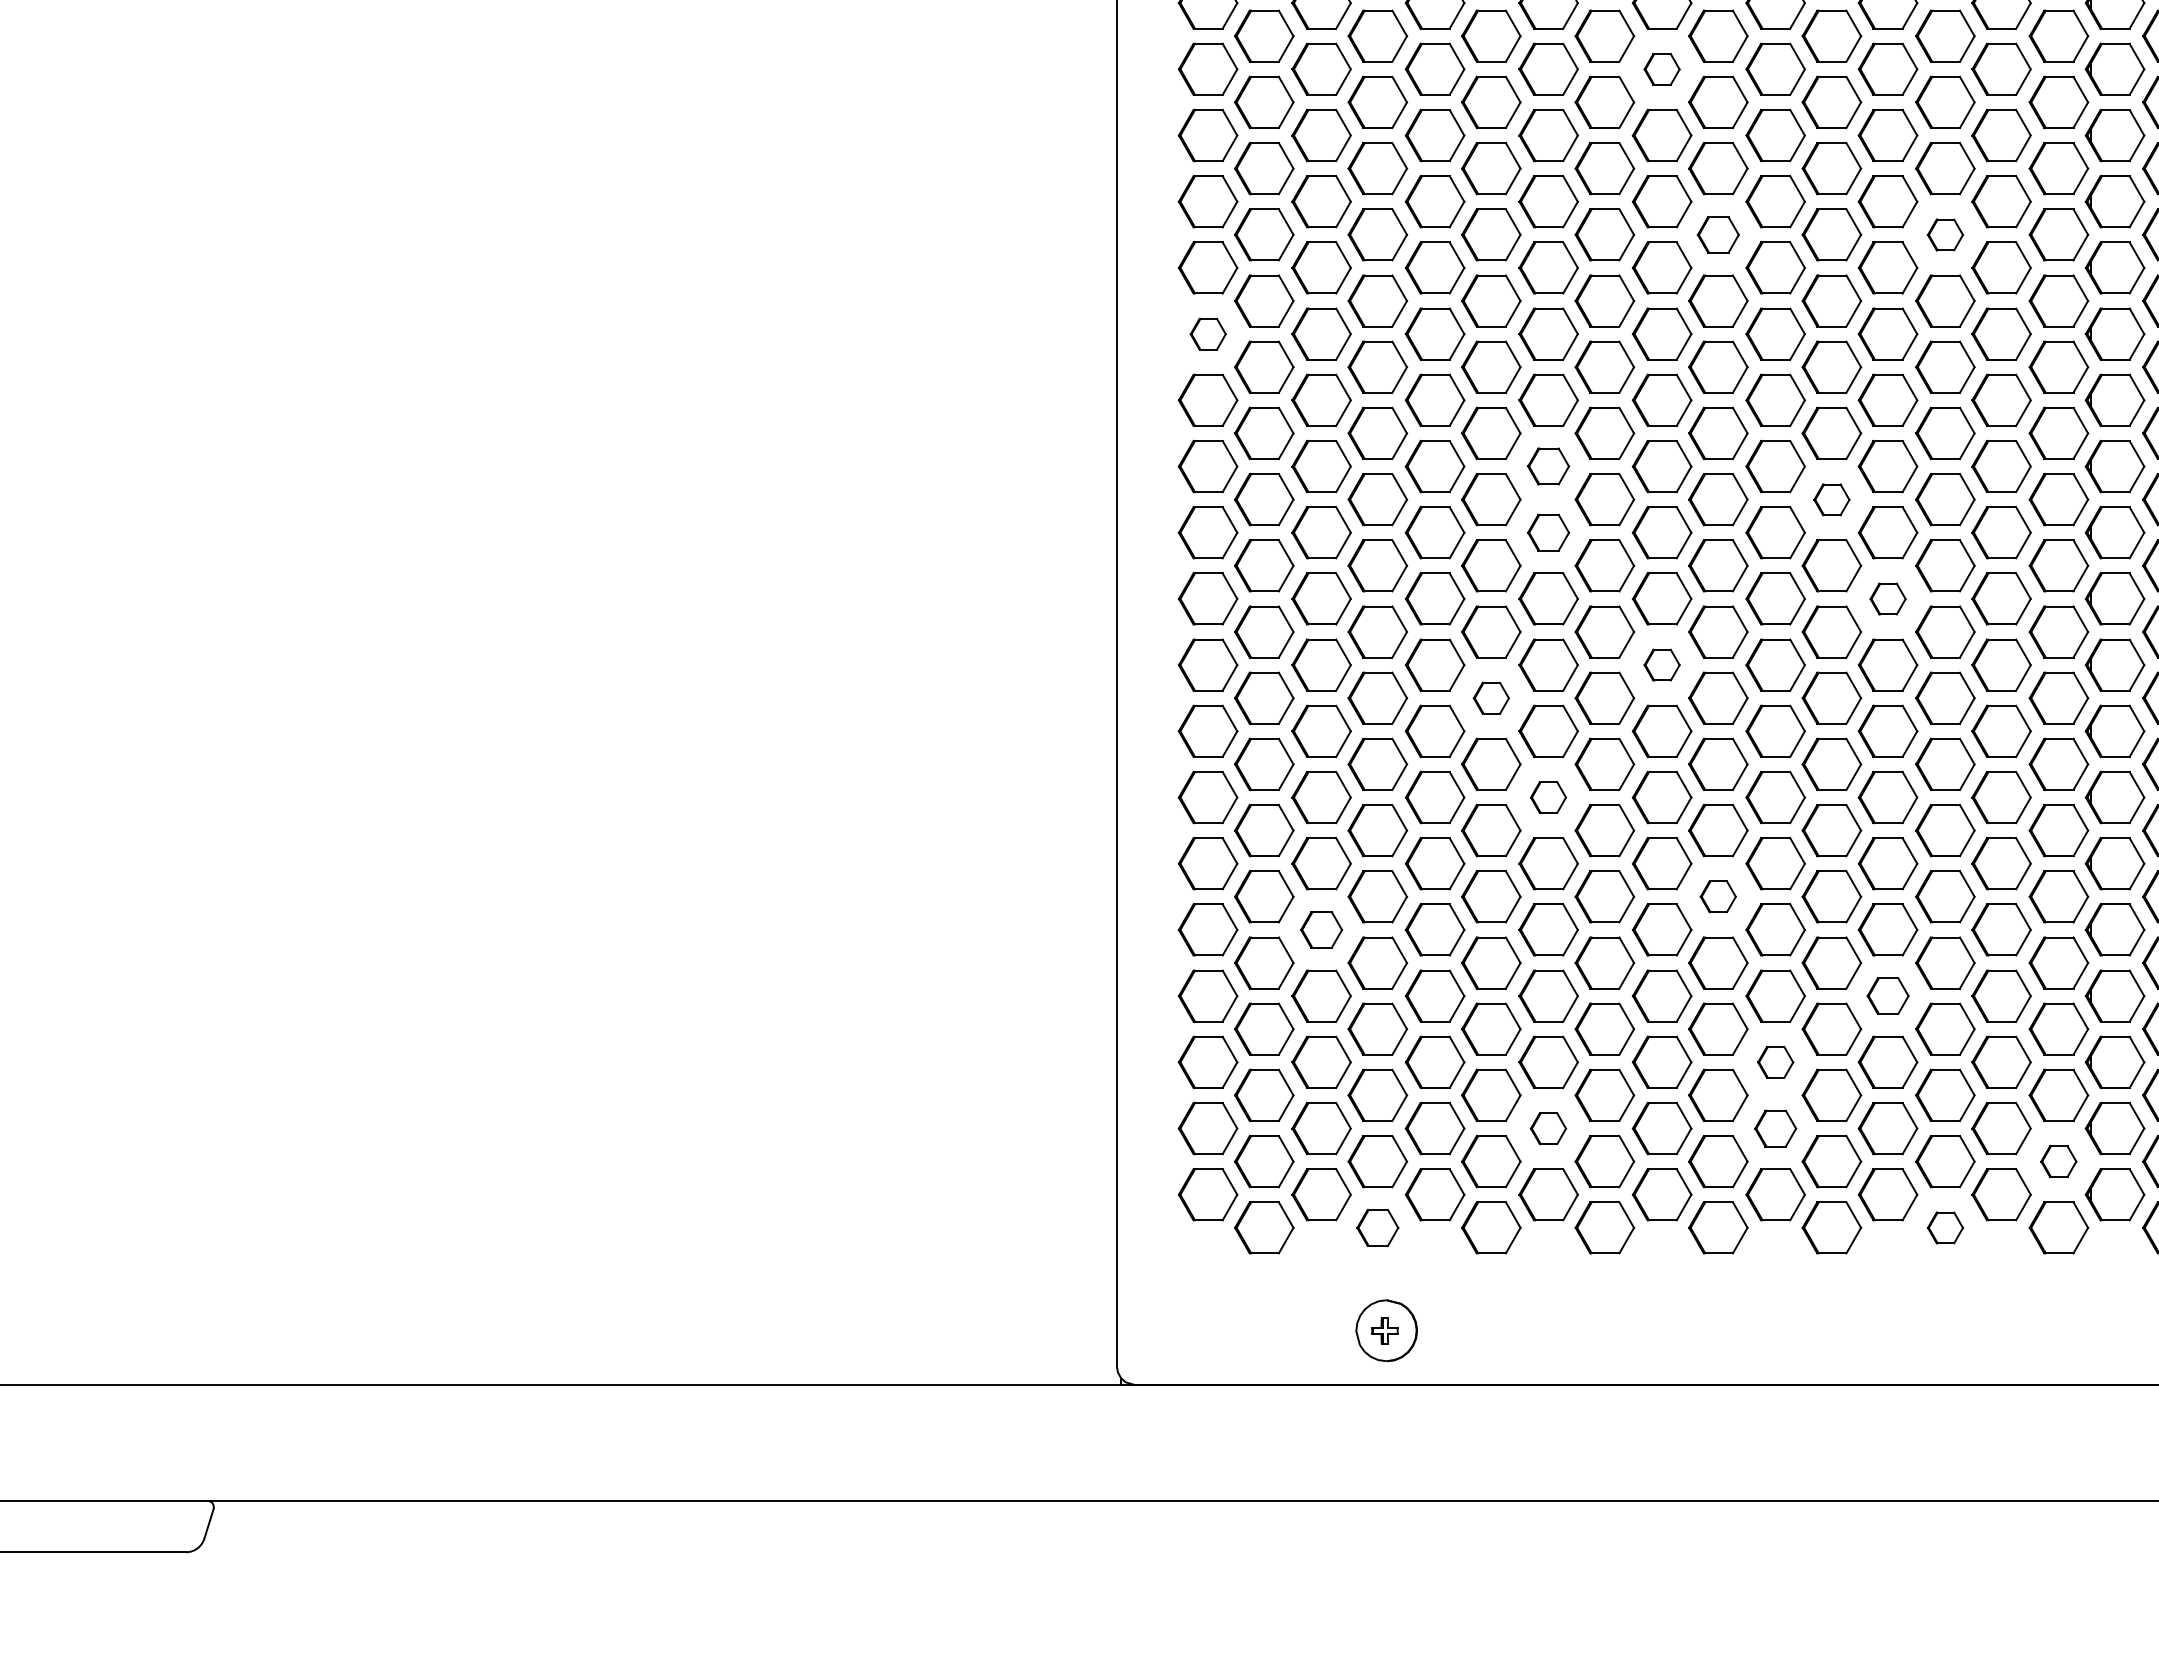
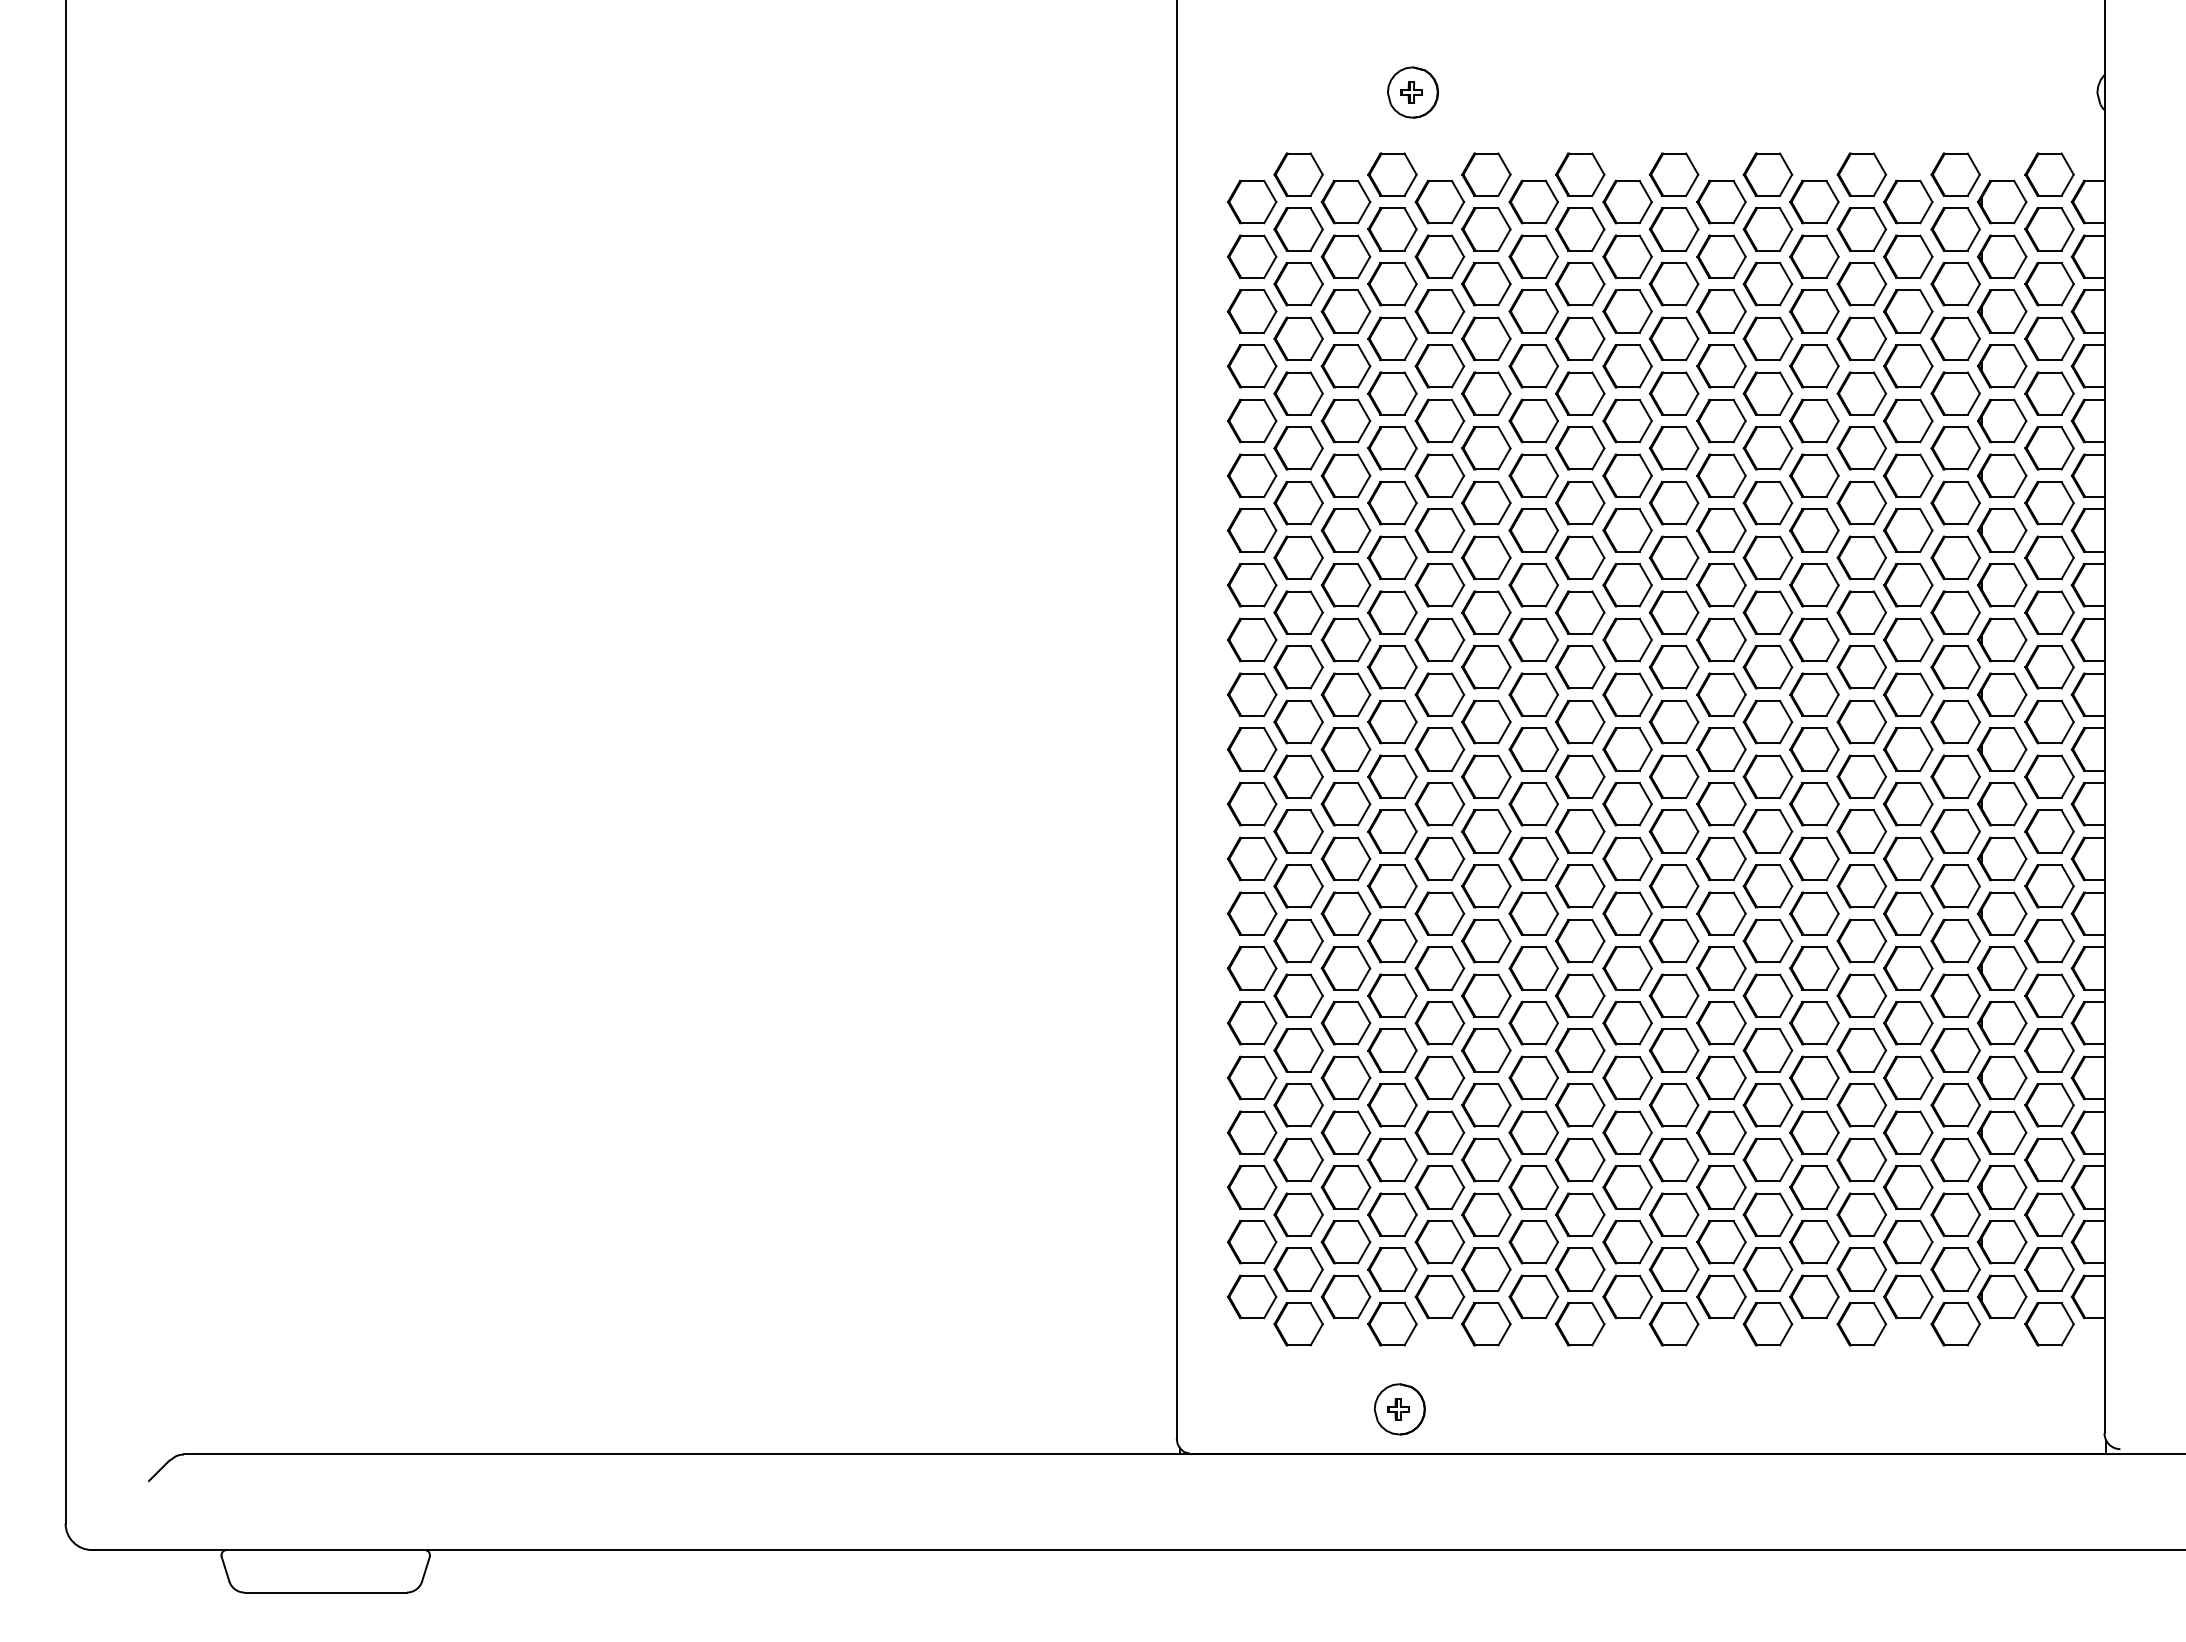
part: (1661, 69) -> (1627, 366), size x1.67
part: (1717, 235) -> (1673, 503), size x1.43
part: (1944, 235) -> (1861, 503), size x1.67
part: (1208, 334) -> (1252, 585), size x1.67
part: (1548, 466) -> (1533, 694), size x1.43
part: (1831, 500) -> (1767, 722), size x1.67
part: (1548, 532) -> (1533, 749), size x1.43
part: (1888, 599) -> (1814, 804), size x1.67
part: (1661, 664) -> (1627, 858), size x1.67
part: (1491, 698) -> (1486, 886), size x1.67
part: (1548, 797) -> (1533, 968), size x1.67
part: (1717, 896) -> (1673, 1050), size x1.67
part: (1320, 929) -> (1345, 1077), size x1.43
part: (1888, 995) -> (1814, 1132), size x1.43
part: (1775, 1062) -> (1721, 1187), size x1.67
part: (1548, 1128) -> (1533, 1242), size x1.67
part: (1775, 1128) -> (1721, 1242), size x1.43
part: (2058, 1161) -> (1955, 1269), size x1.67
part: (1377, 1228) -> (1392, 1324), size x1.43
part: (1944, 1228) -> (1861, 1324), size x1.67

